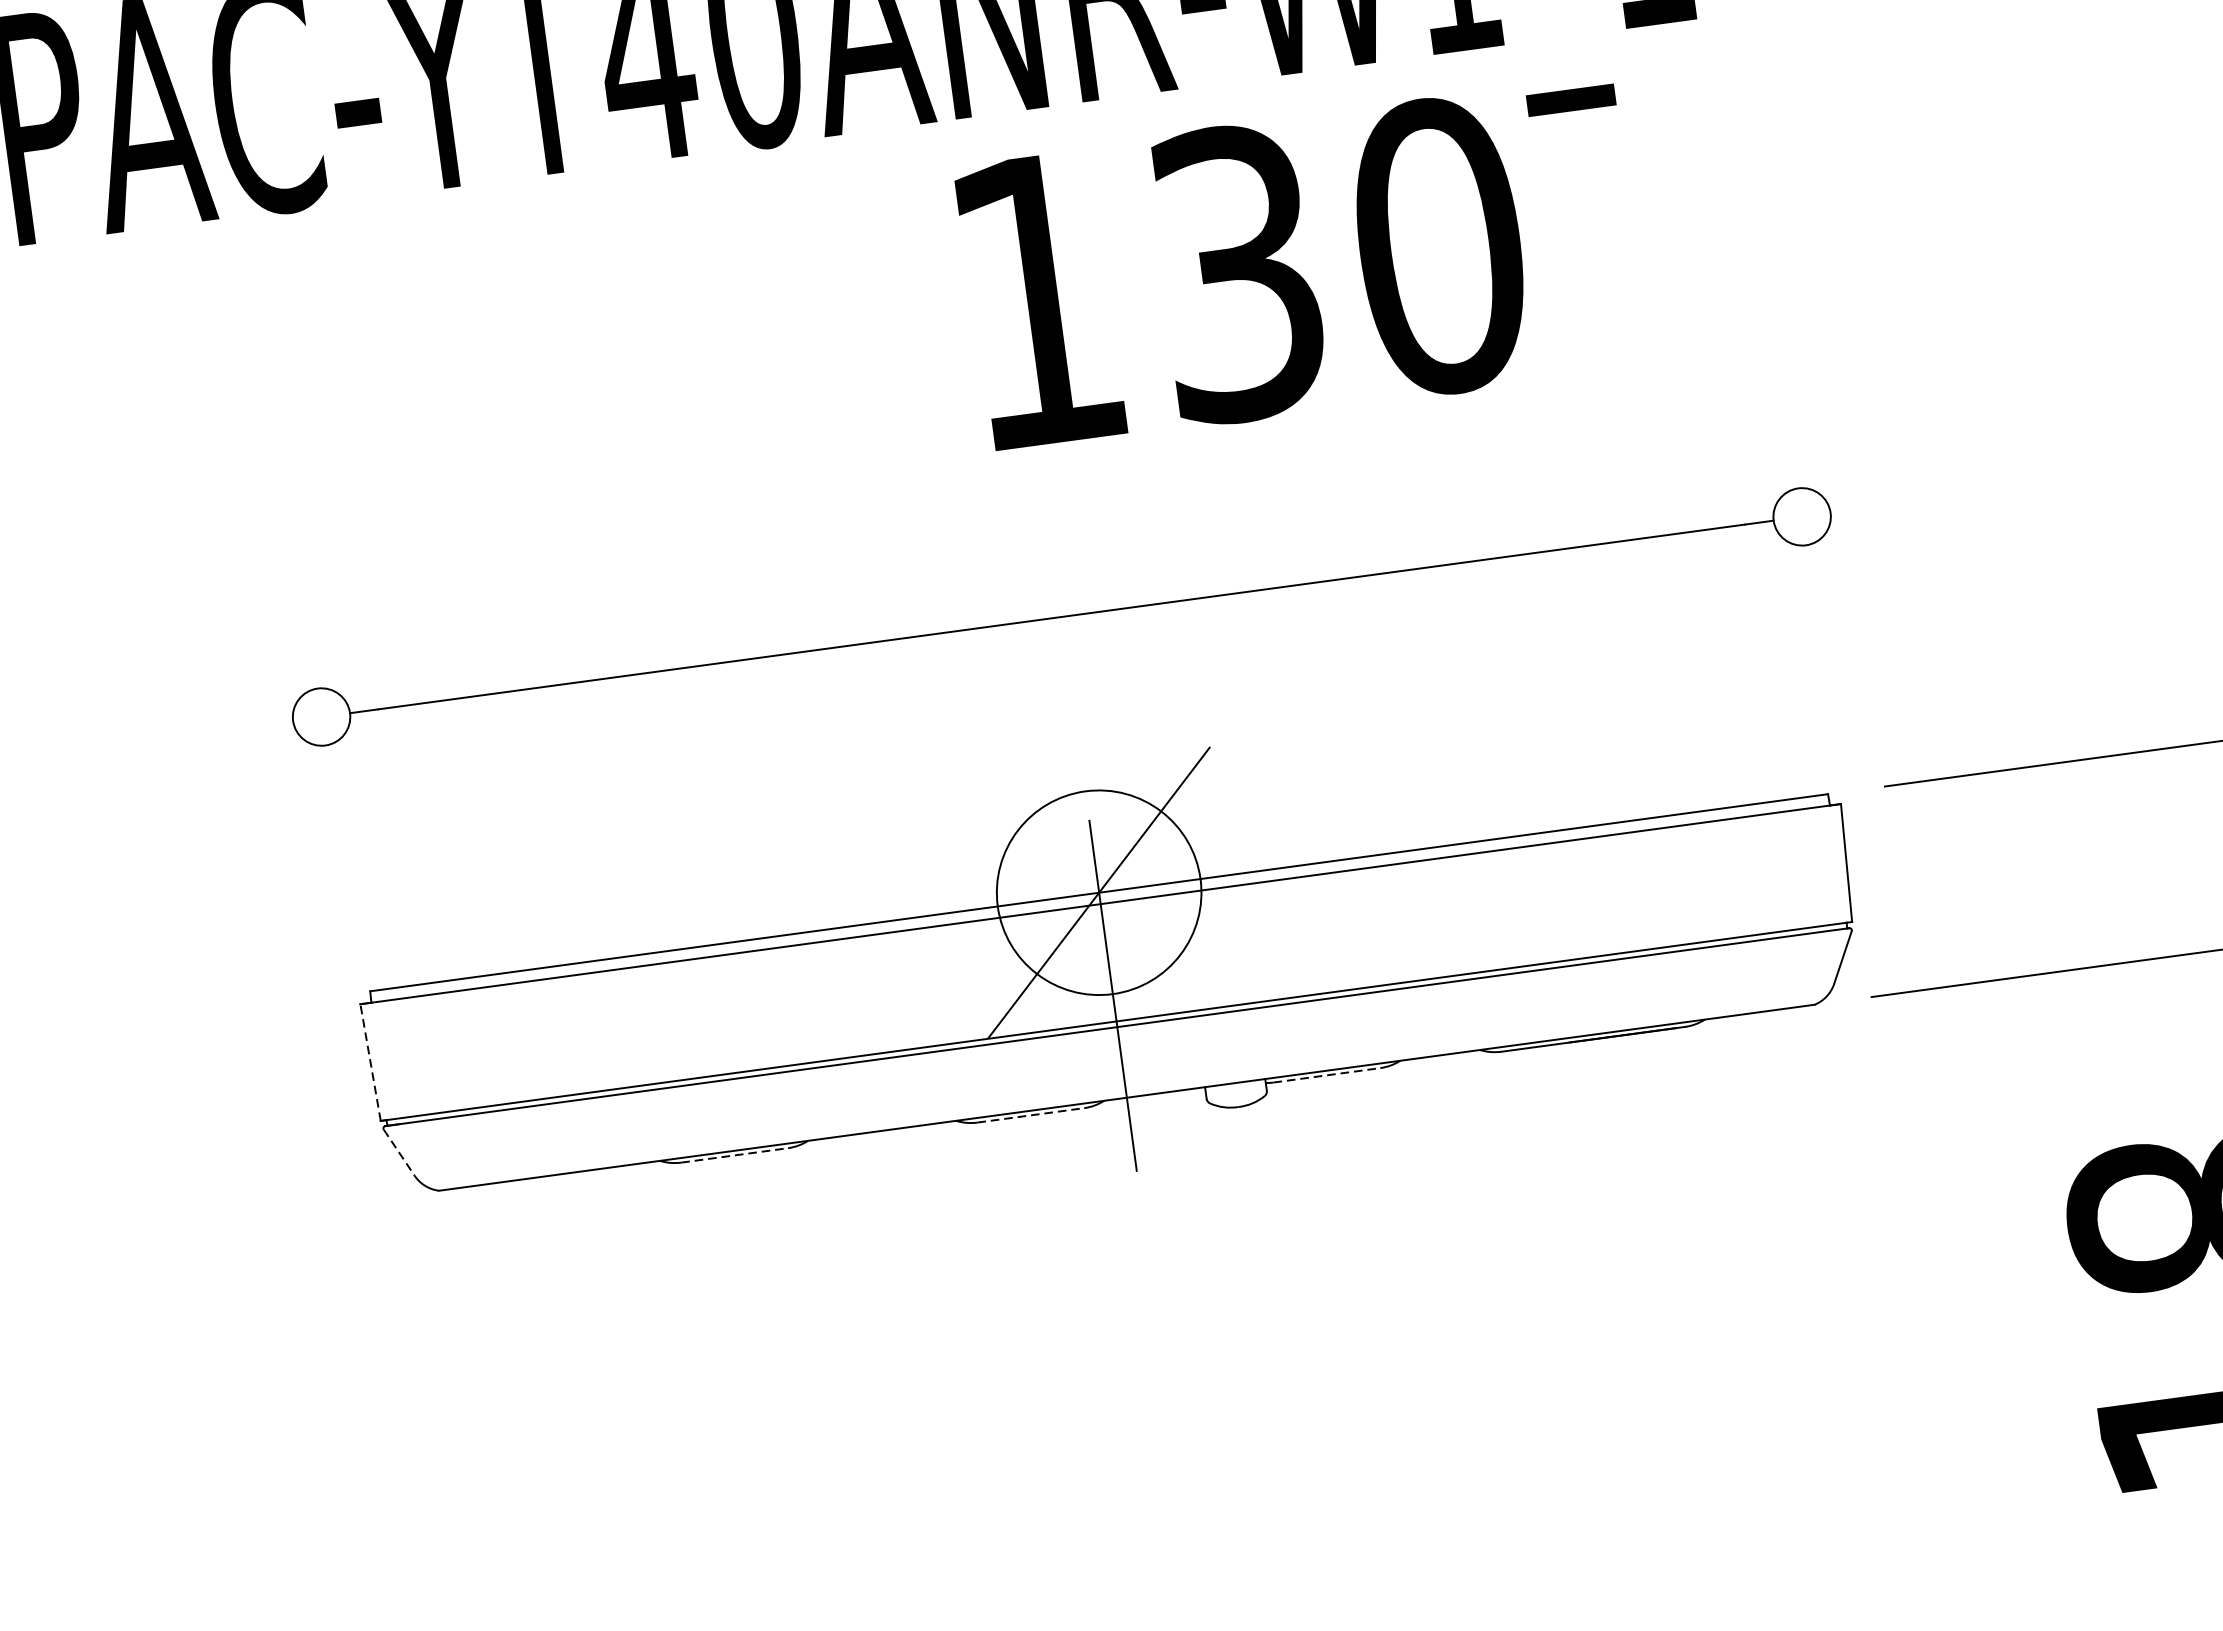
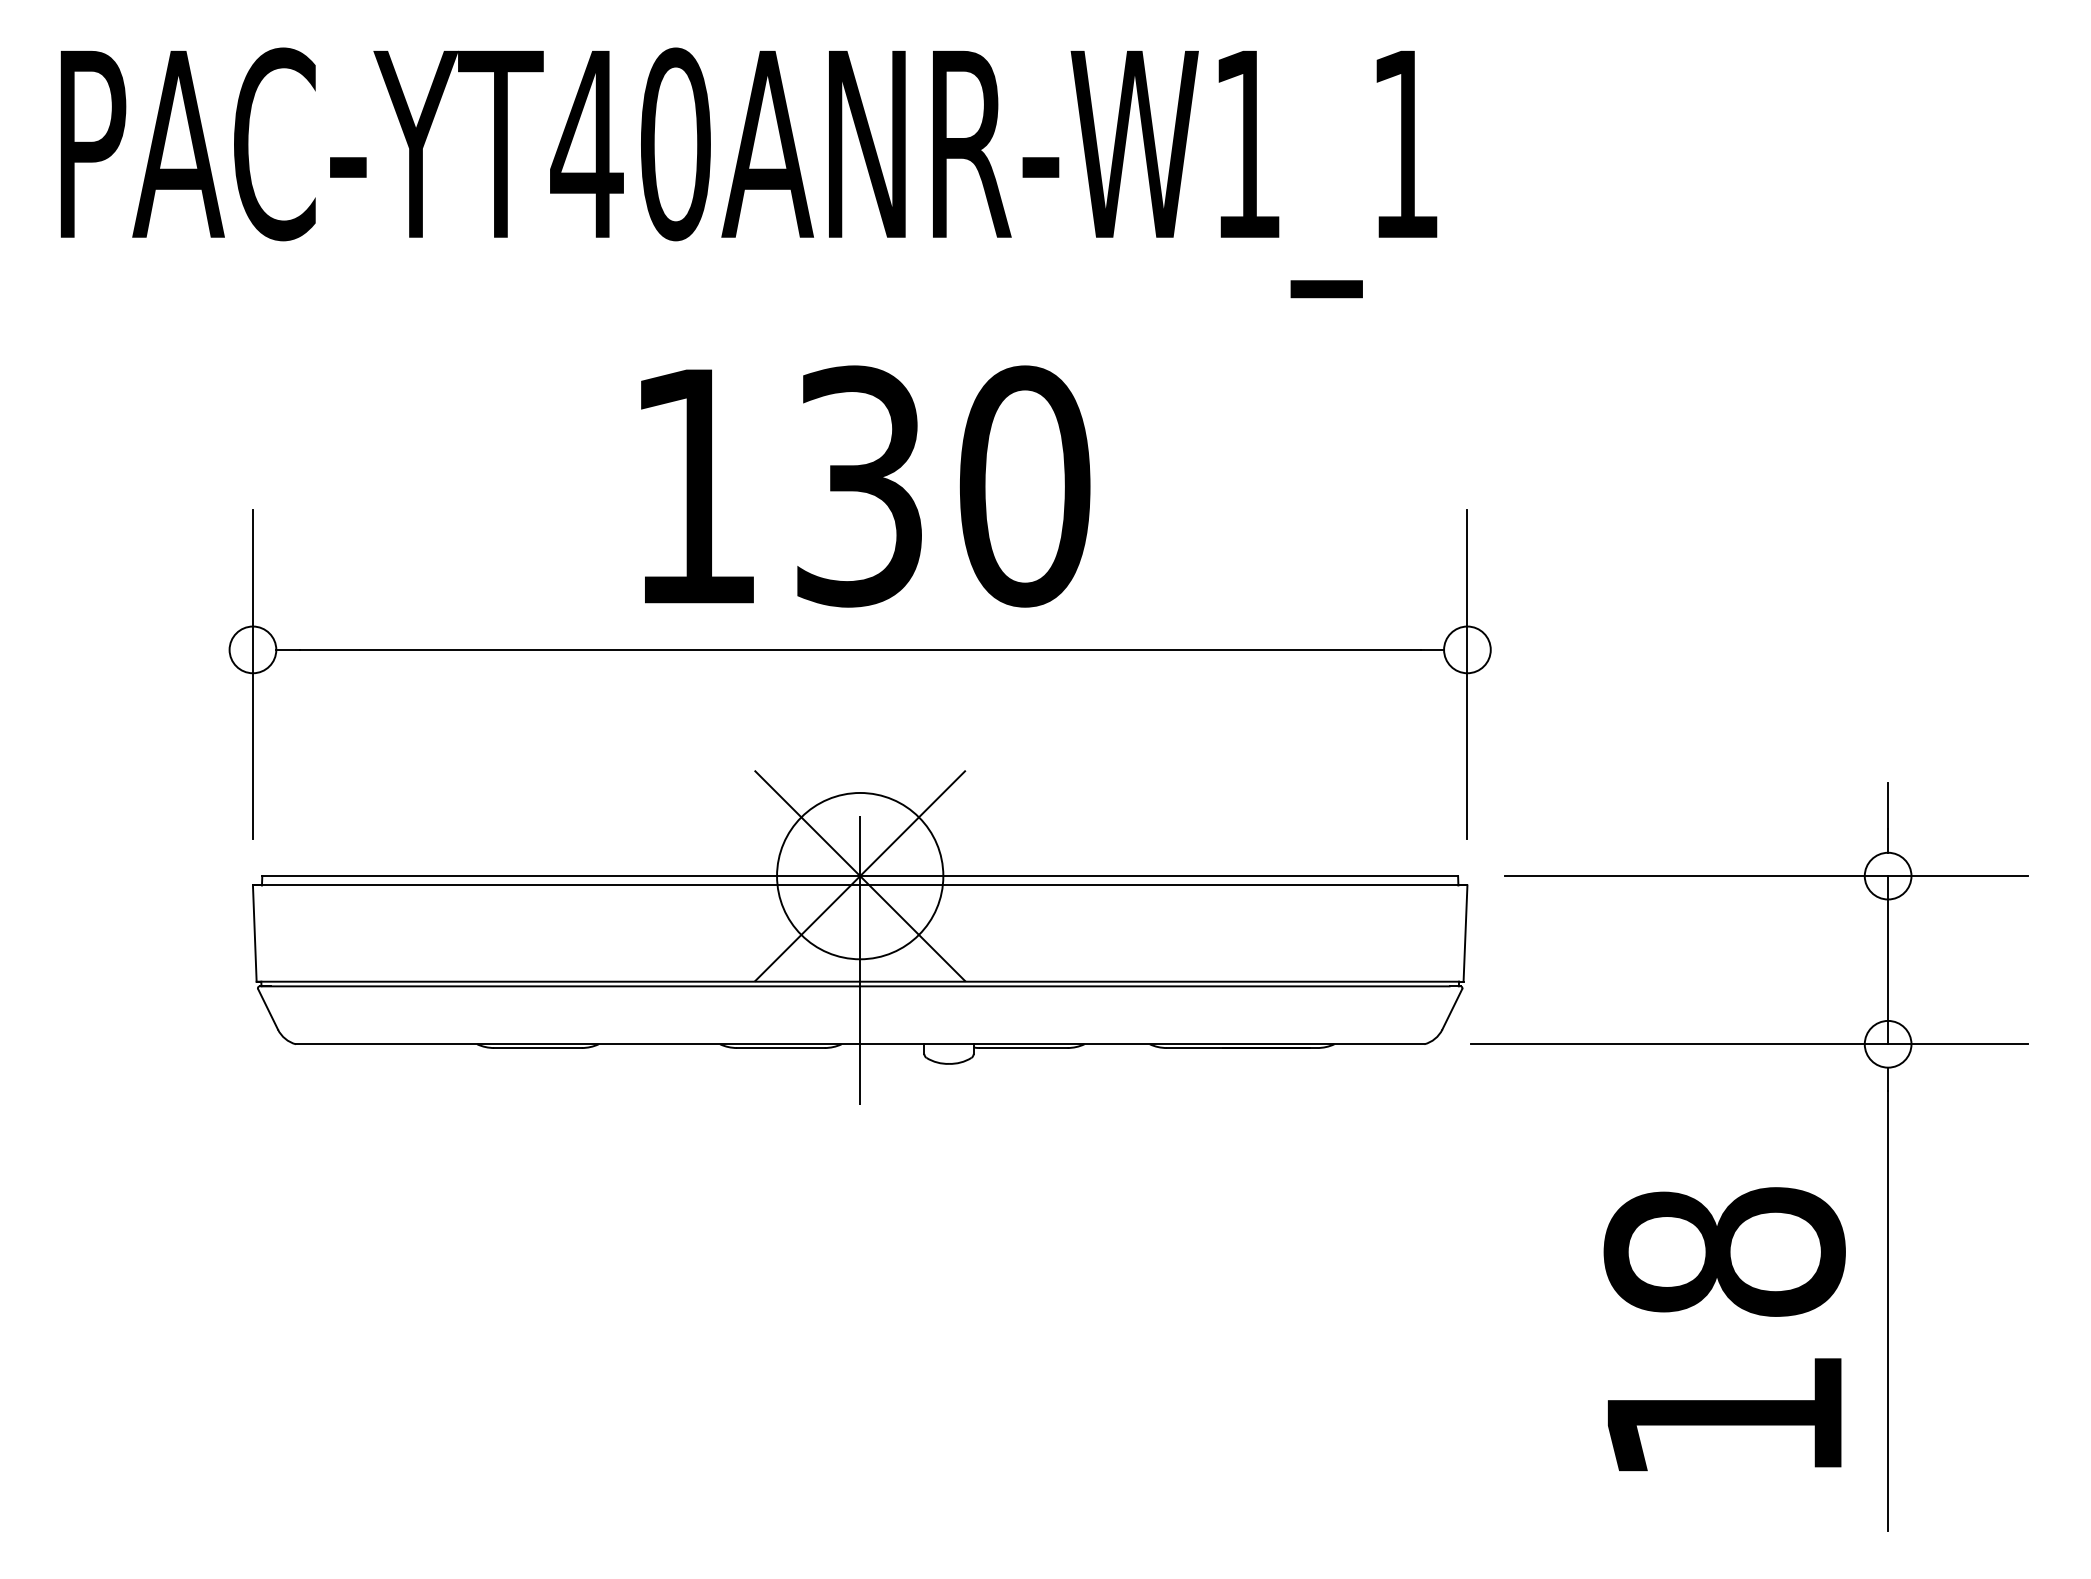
text: (1245, 272) -> (865, 486), moved
line: (1806, 545) -> (1467, 673), added
line: (324, 745) -> (252, 673), added
line: (1099, 891) -> (860, 875), added
line: (370, 1062) -> (254, 933), dashed -> solid
line: (1326, 1075) -> (1023, 1048), dashed -> solid
line: (1030, 1116) -> (780, 1048), dashed -> solid
line: (399, 1152) -> (268, 1009), dashed -> solid
line: (734, 1156) -> (537, 1048), dashed -> solid

